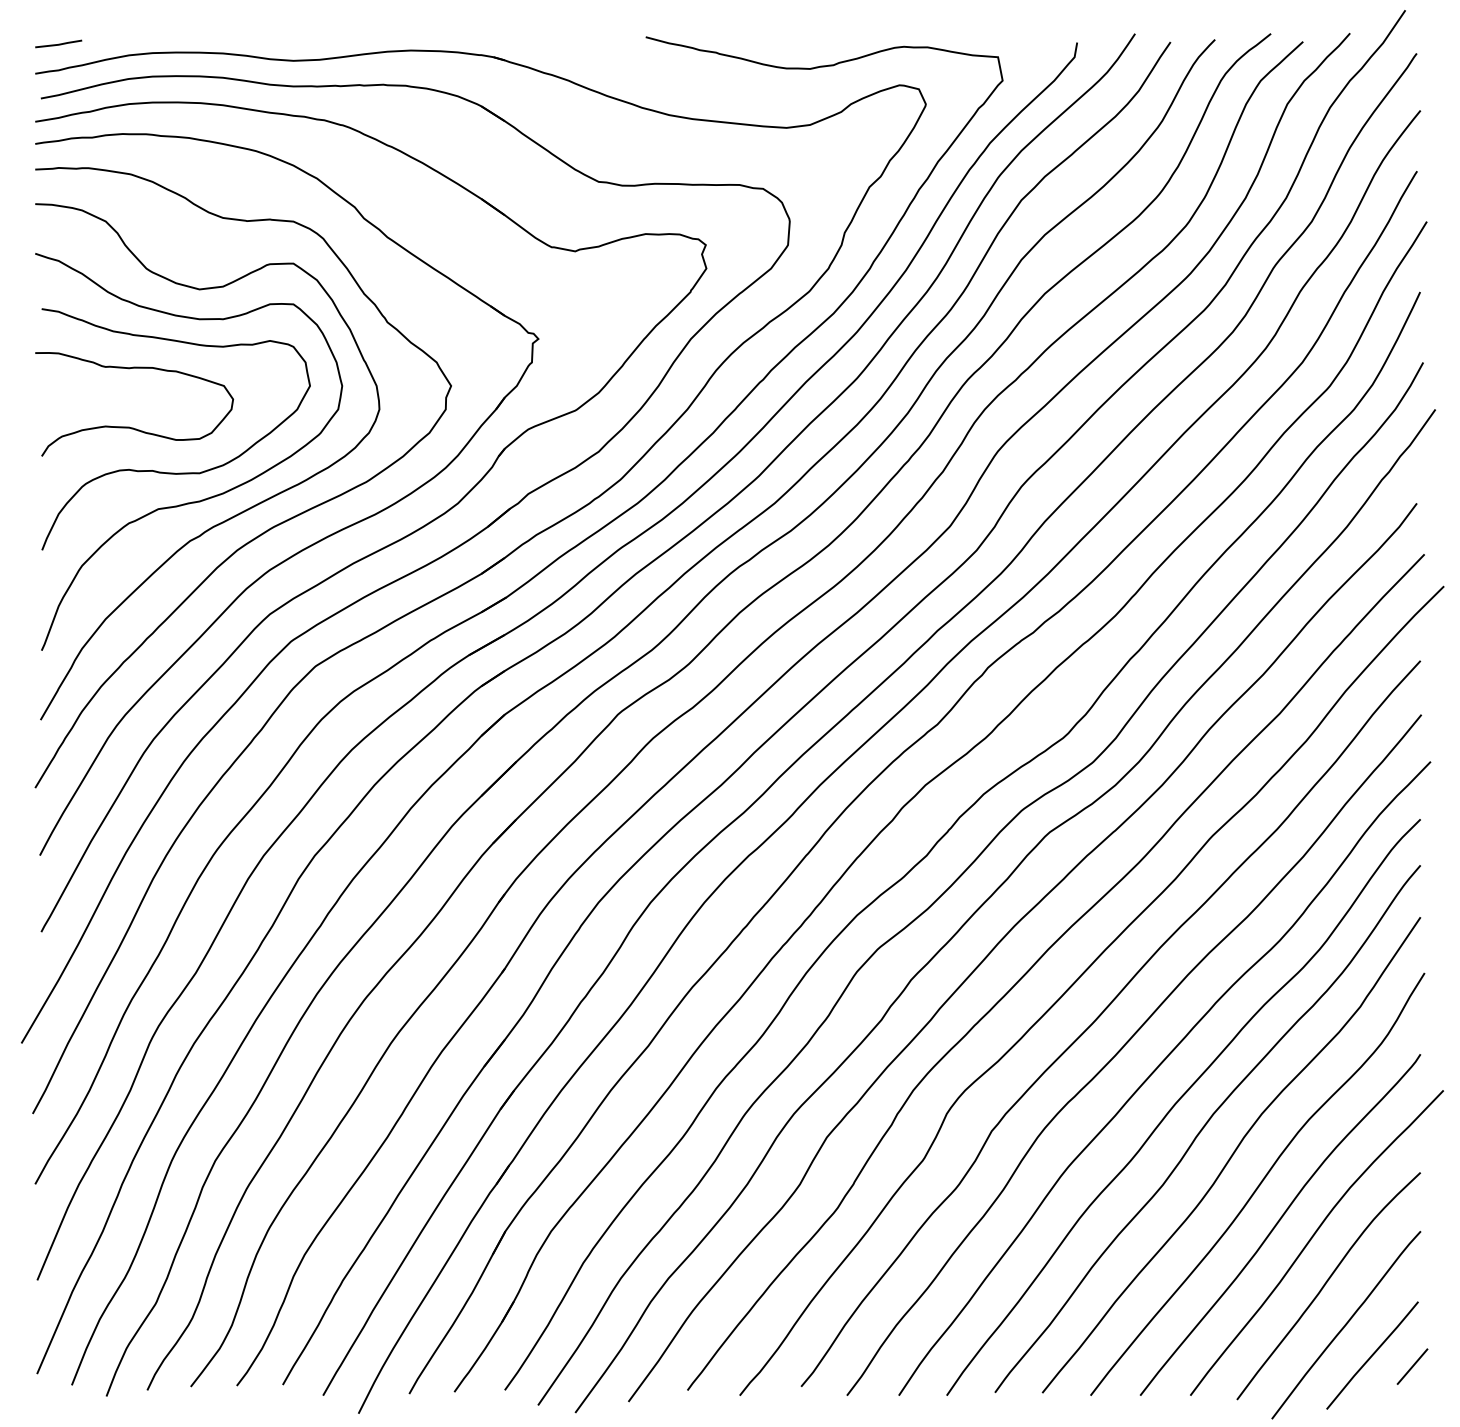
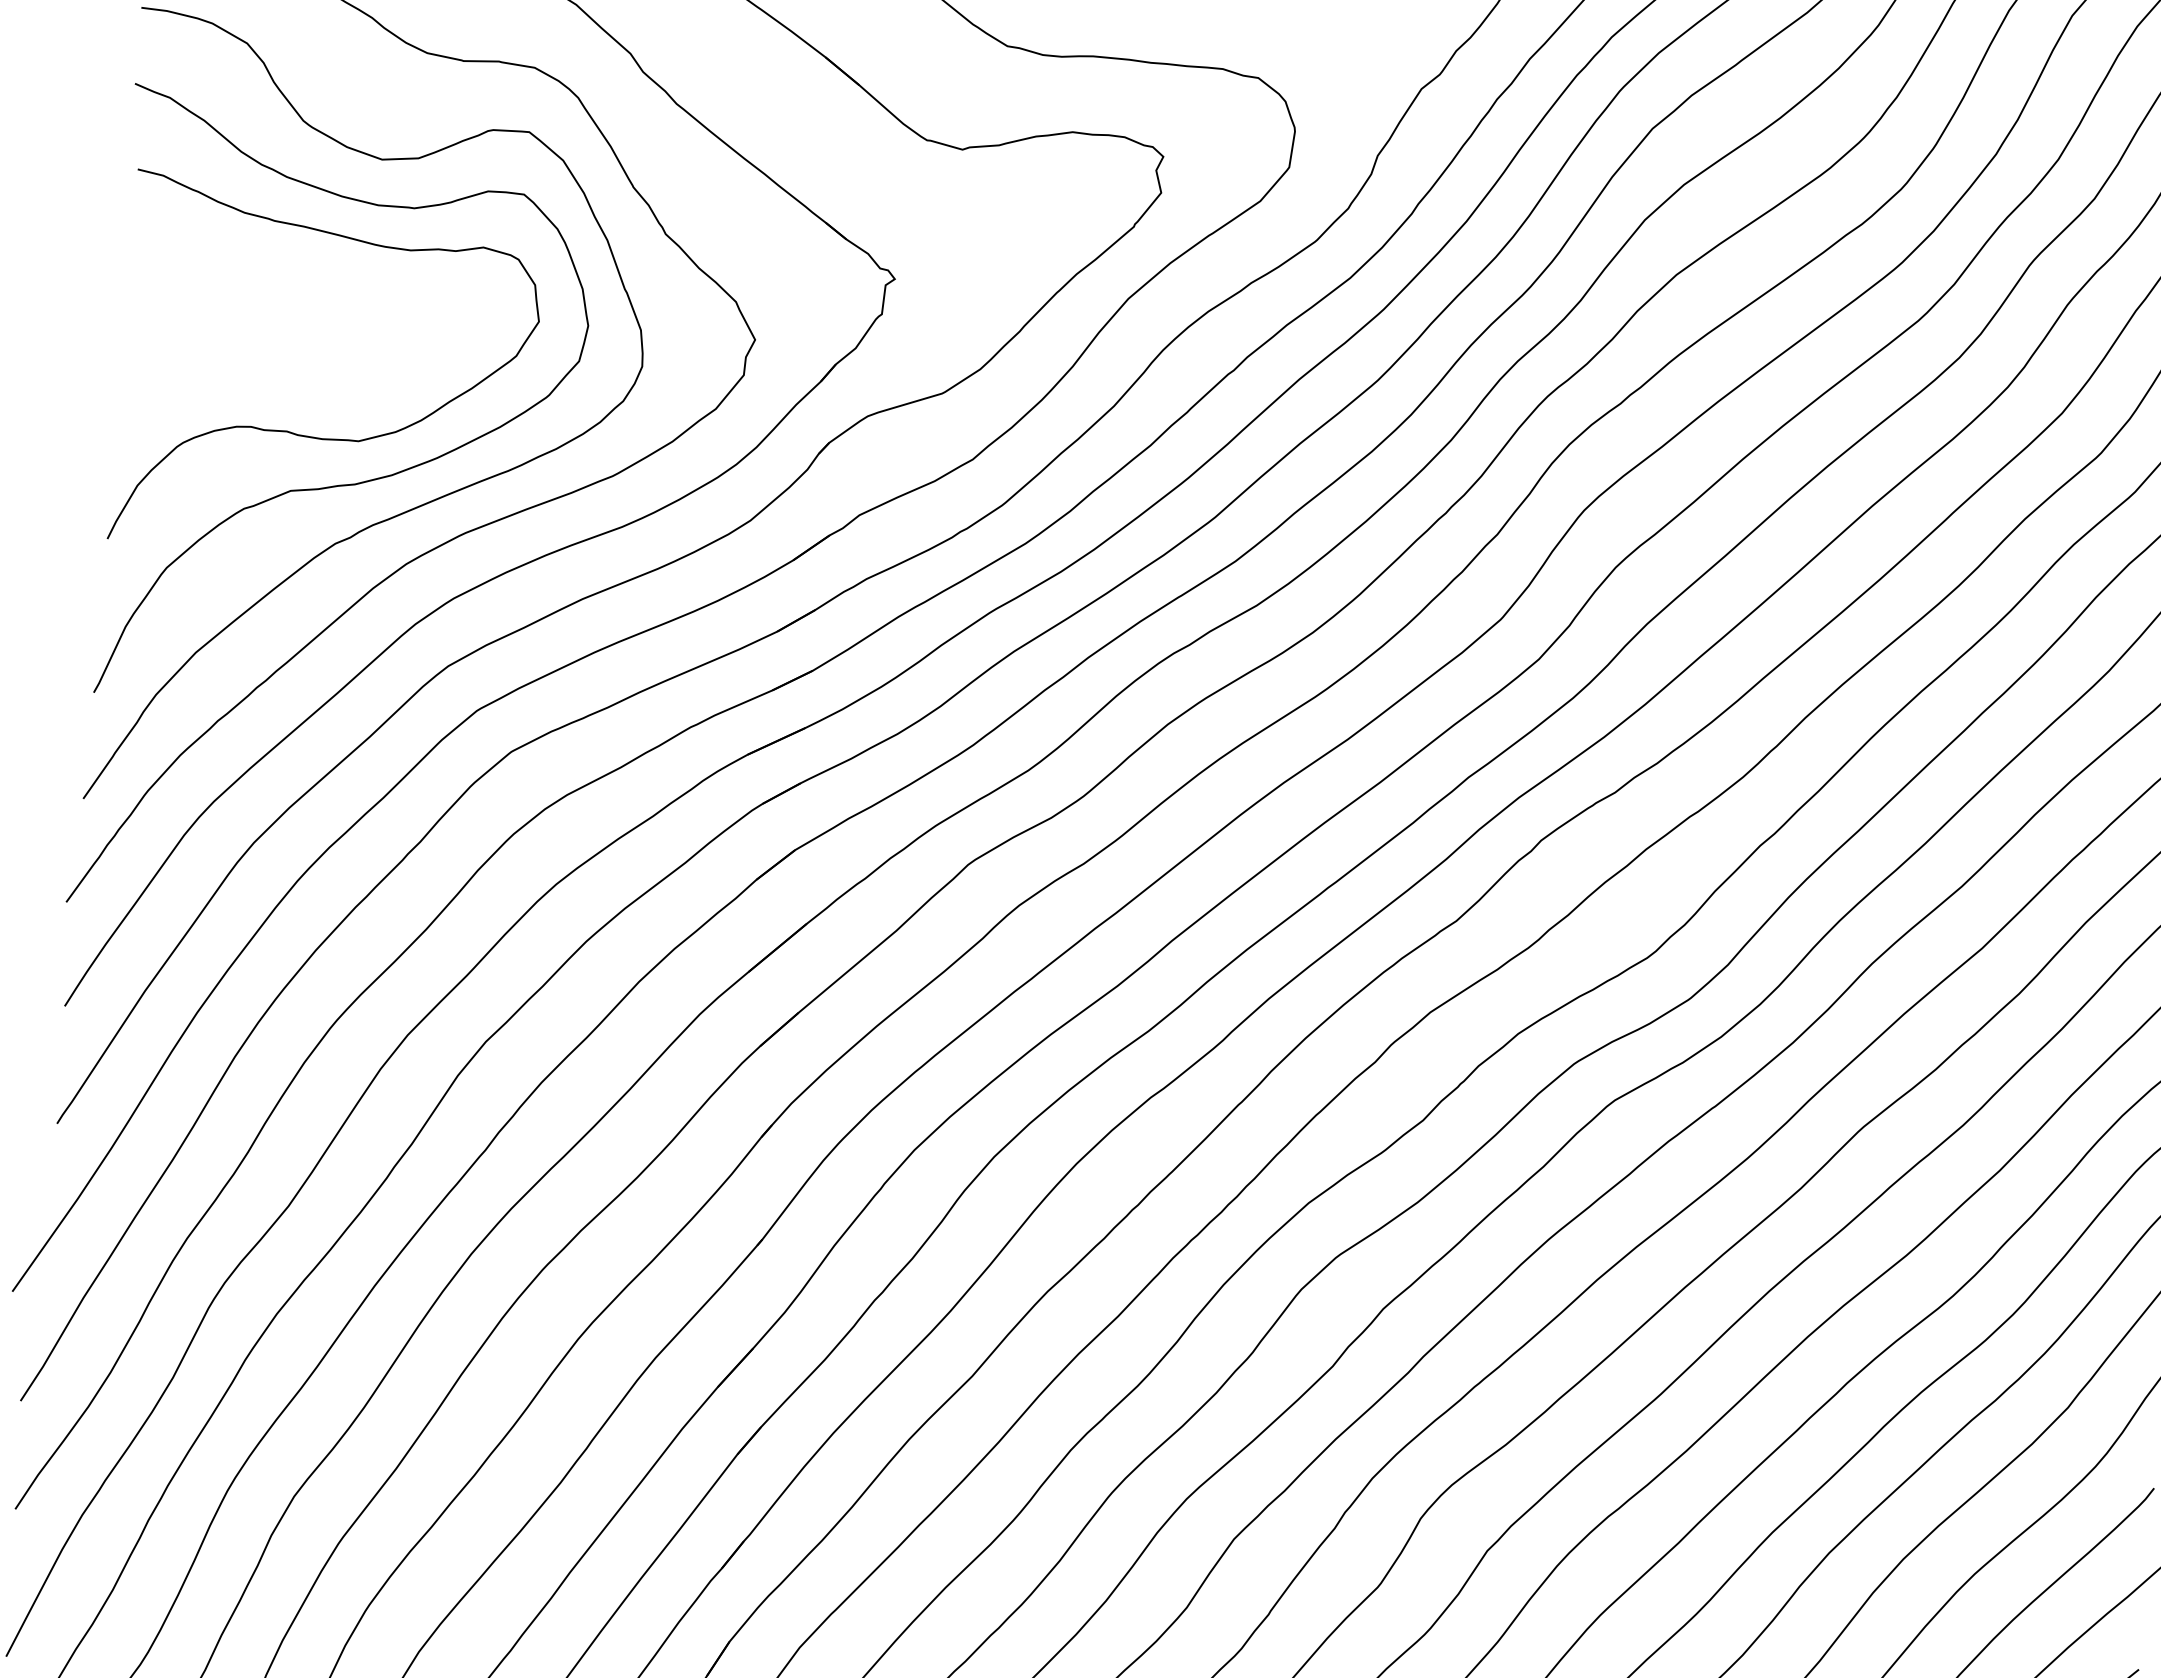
curve: (129, 426) -> (257, 360), removed

